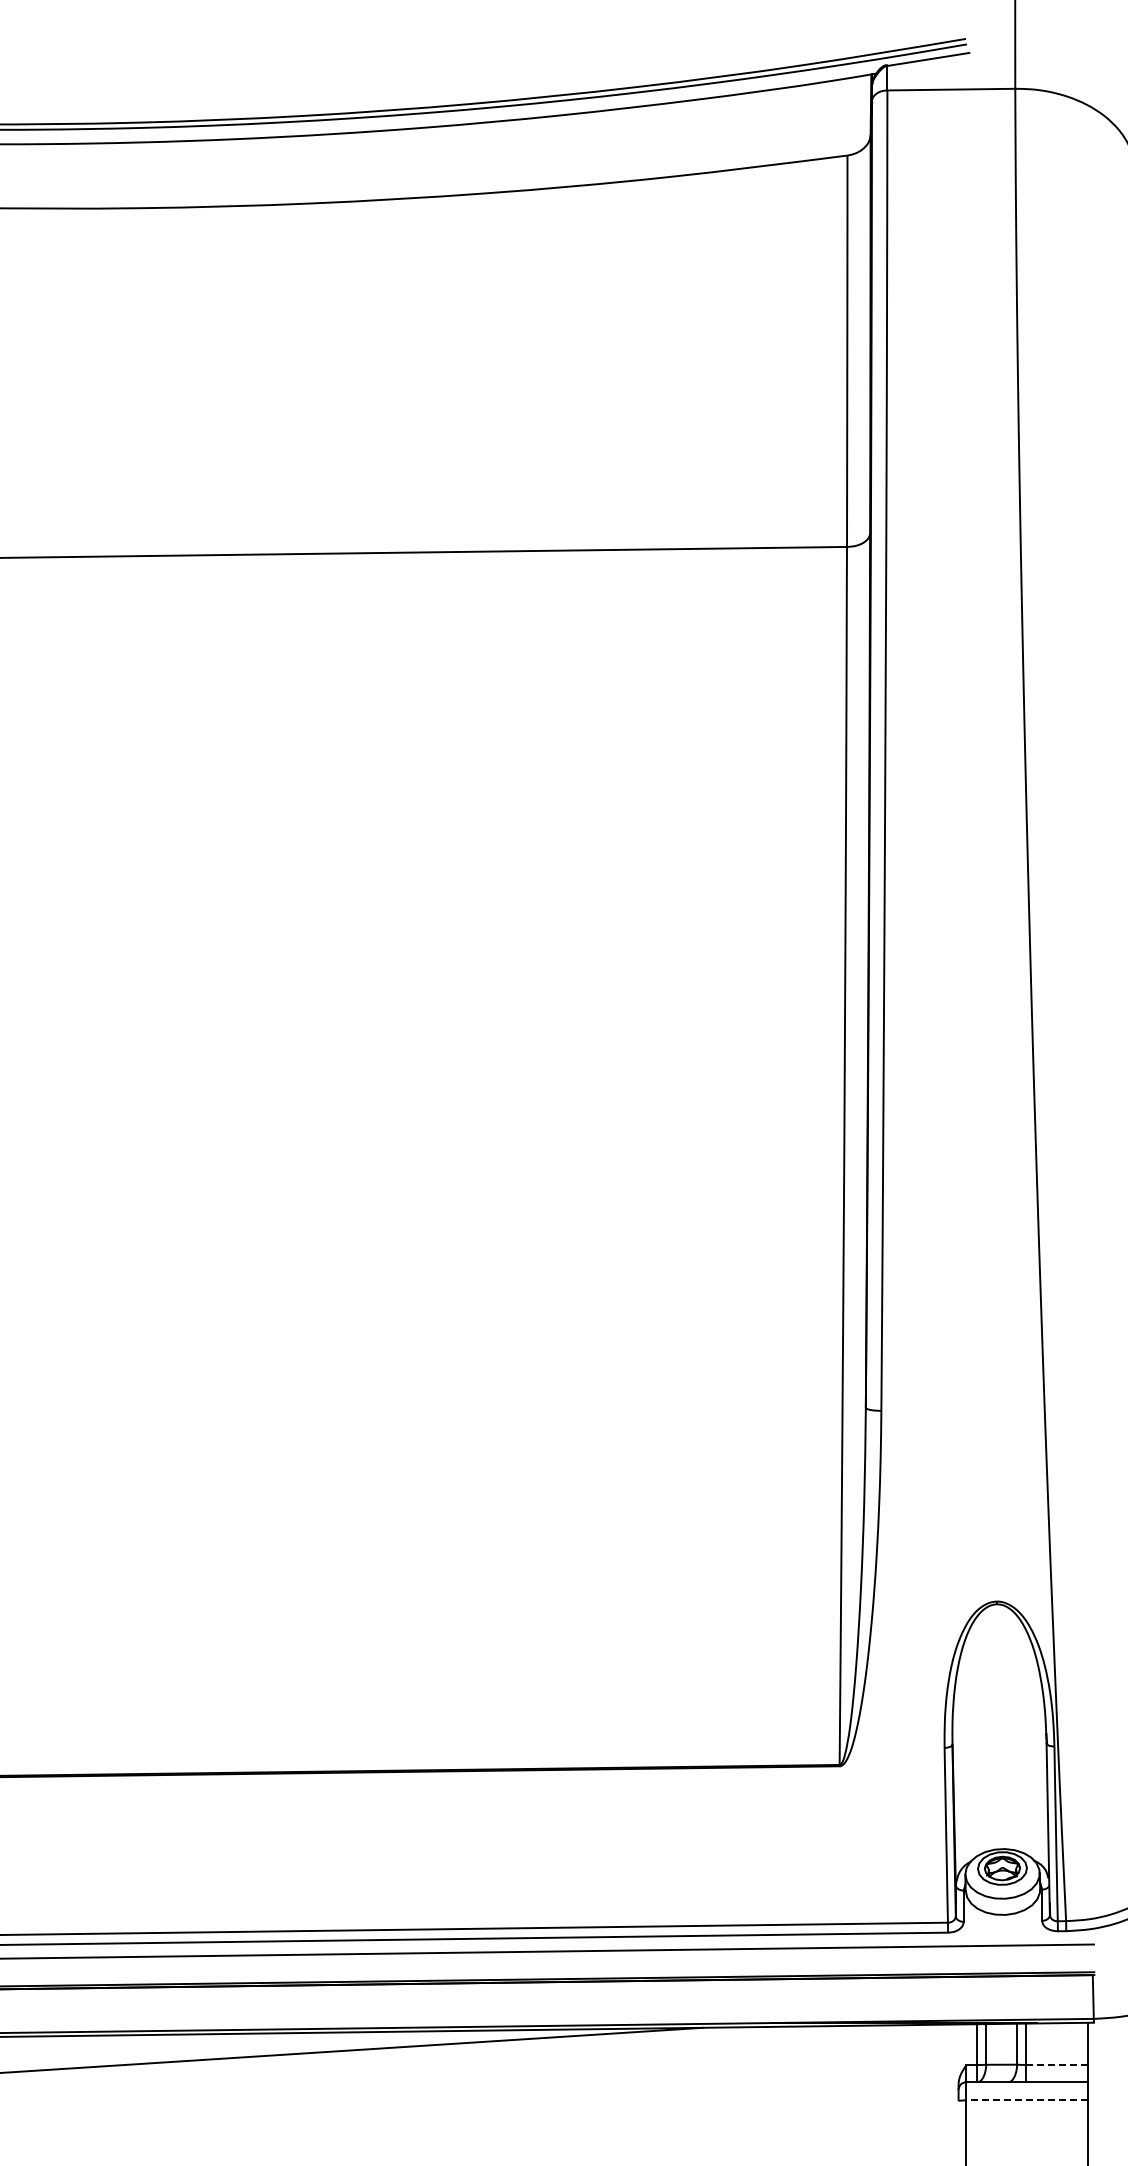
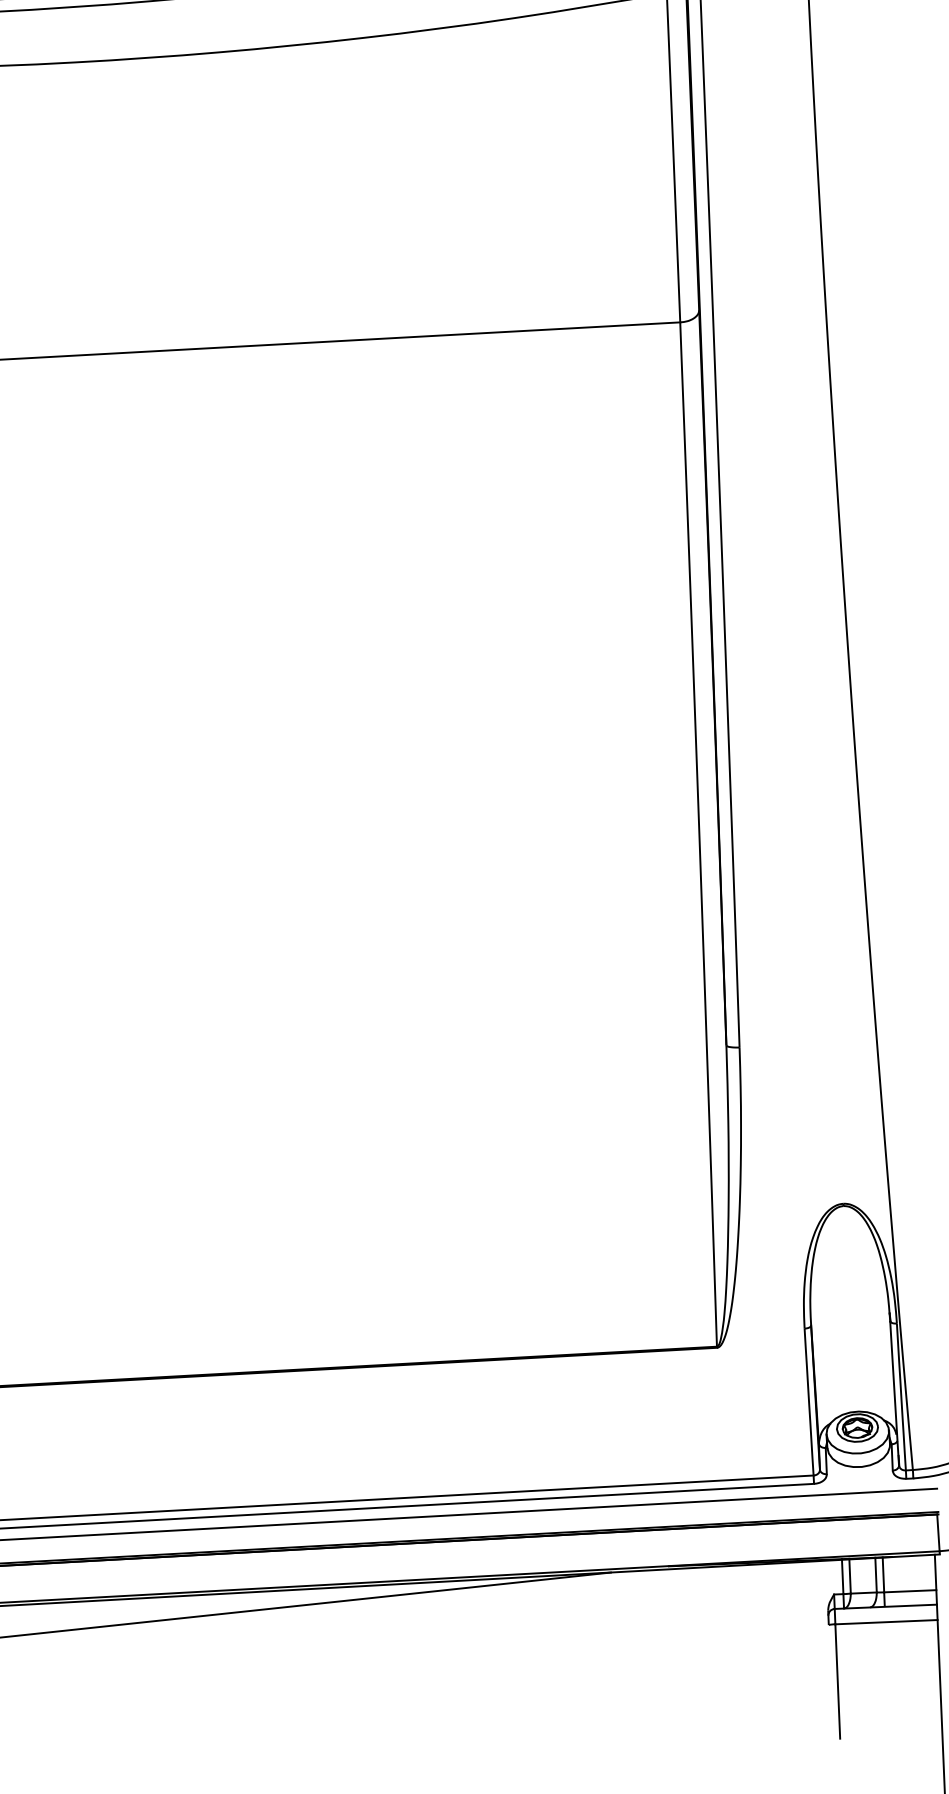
line: (1057, 2064) -> (910, 1590), dashed -> solid
line: (1027, 2100) -> (886, 1622), dashed -> solid

